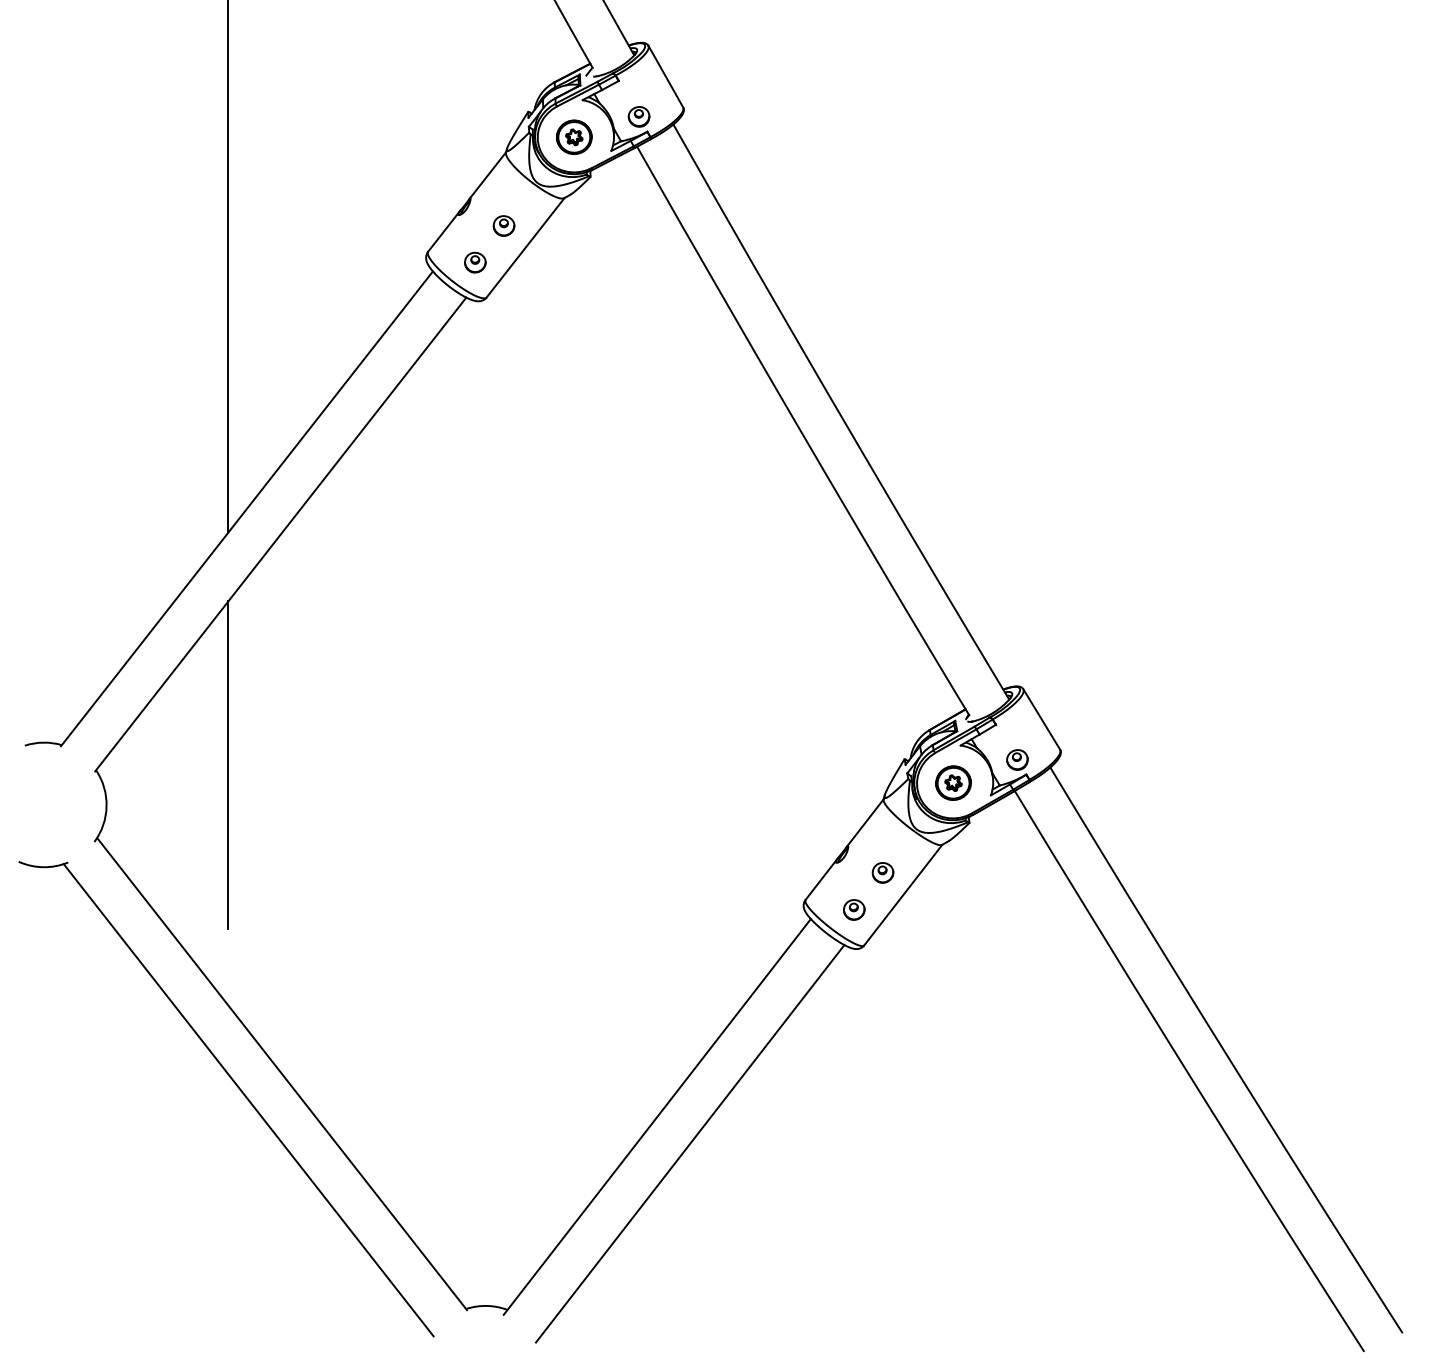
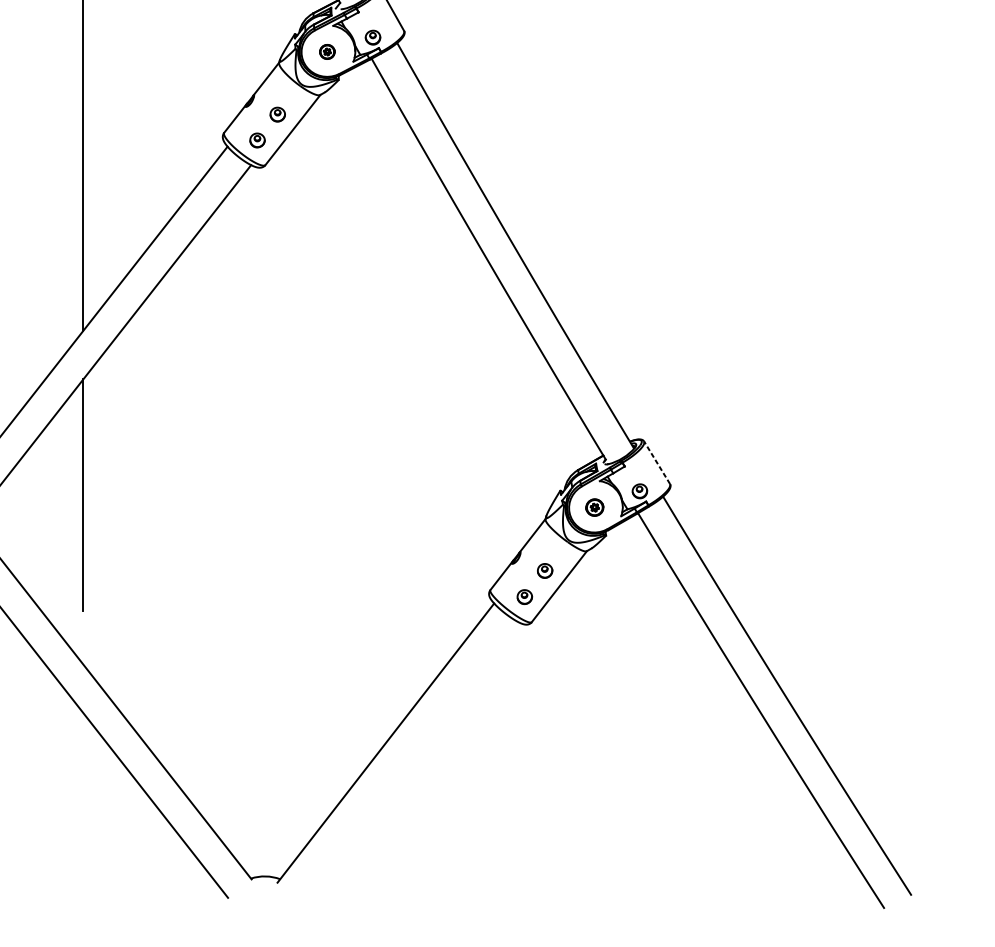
part: (574, 136) -> (327, 51), size x0.6
line: (1041, 719) -> (656, 462), solid -> dashed
part: (953, 782) -> (594, 507), size x0.7
line: (689, 1143) -> (408, 761), removed

